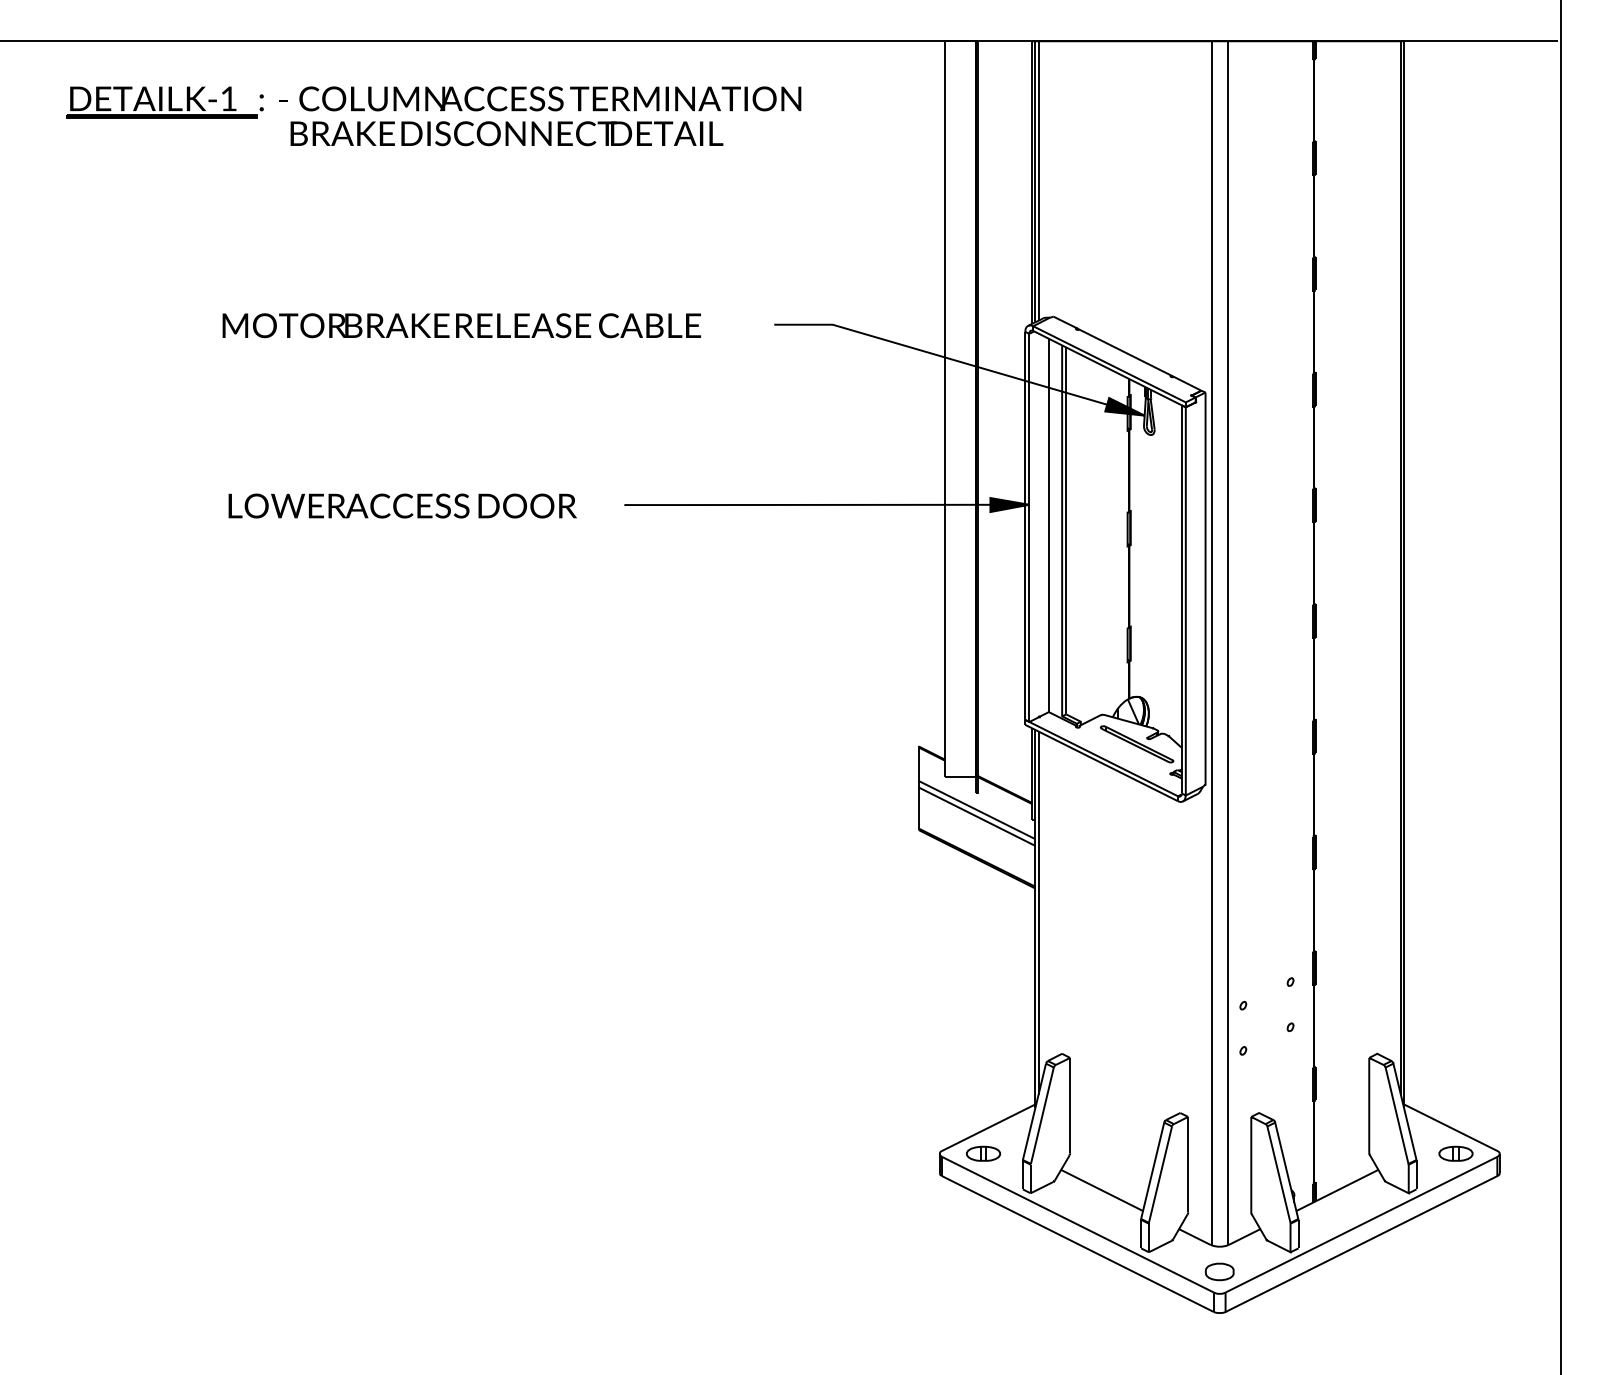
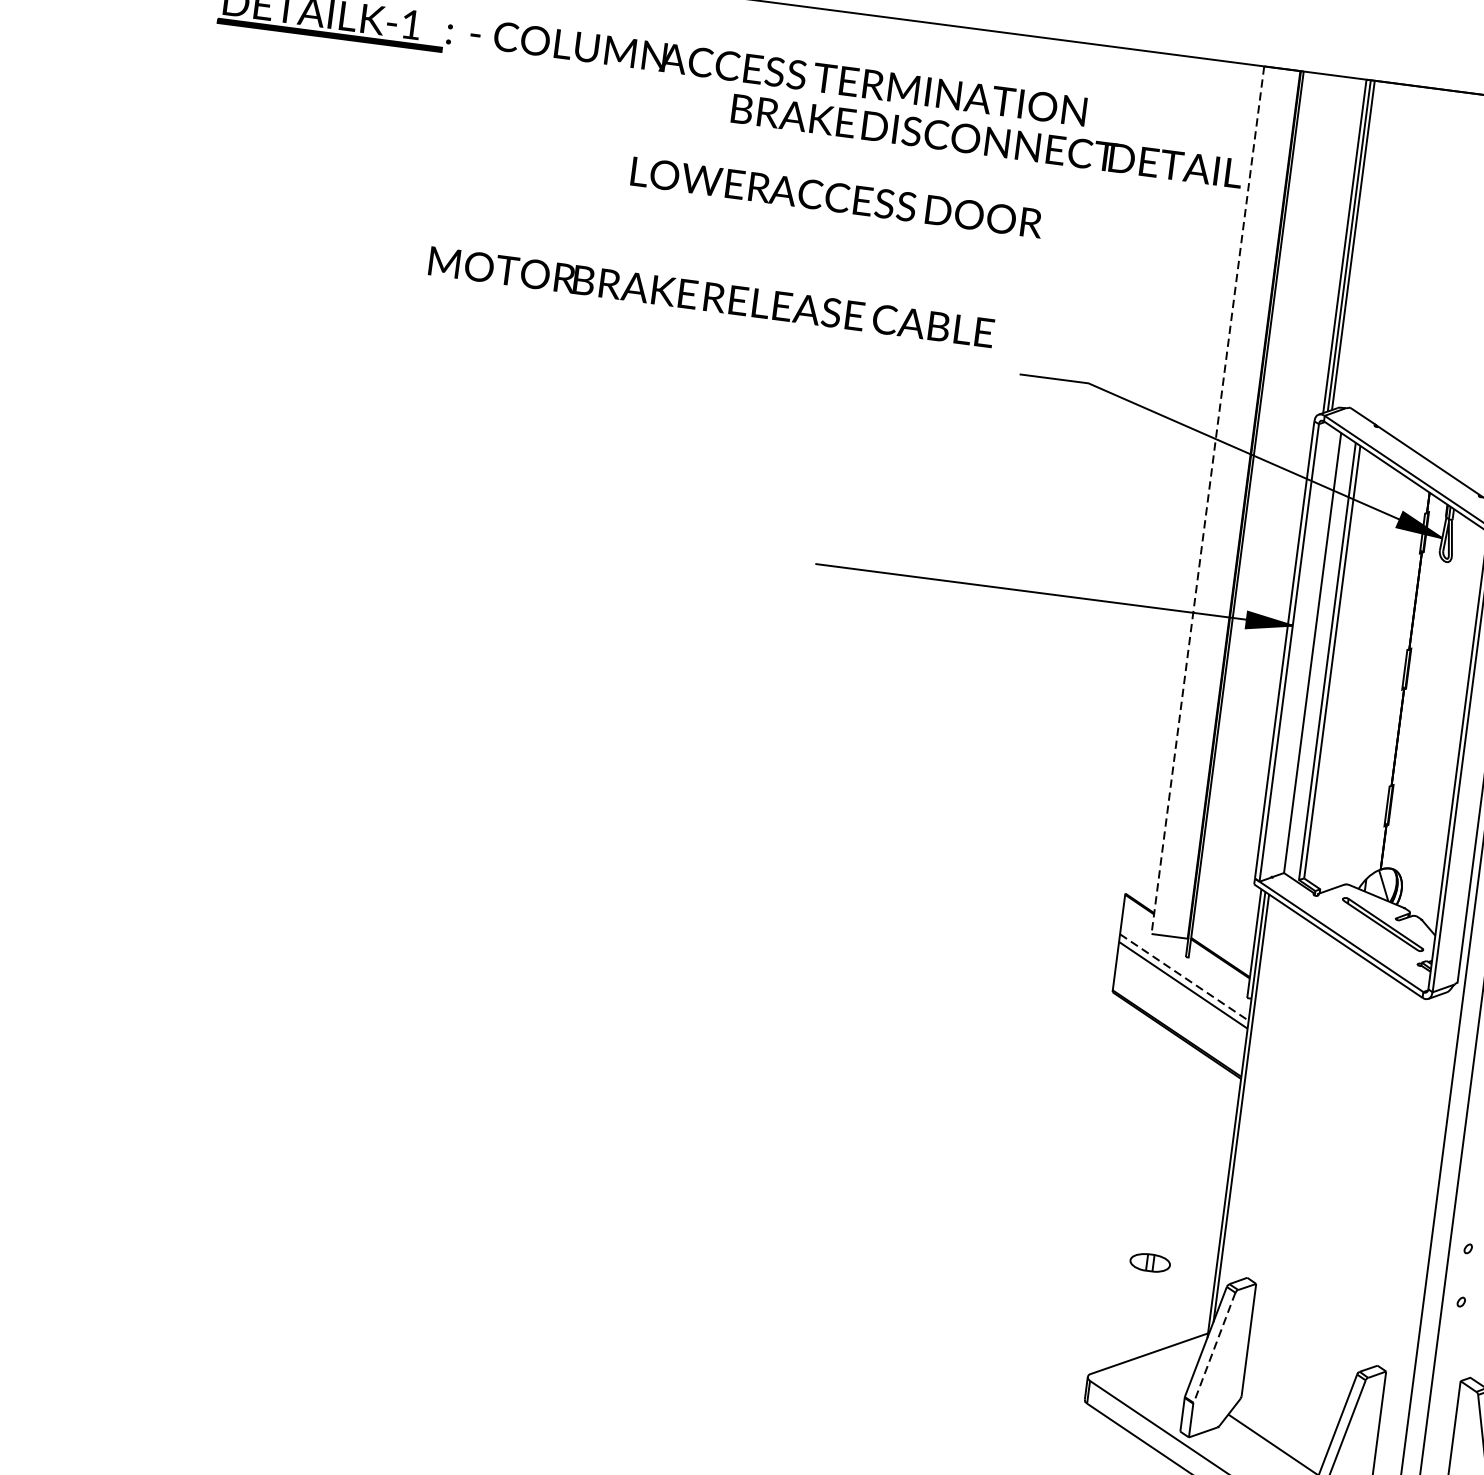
text: (506, 133) -> (986, 140), moved
text: (461, 325) -> (711, 296), moved
line: (944, 409) -> (1207, 500), solid -> dashed
text: (402, 505) -> (836, 196), moved
line: (977, 810) -> (1184, 978), solid -> dashed
line: (1042, 1115) -> (1214, 1347), solid -> dashed
part: (983, 1153) -> (1150, 1262), moved

